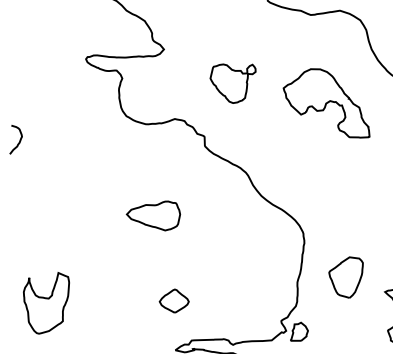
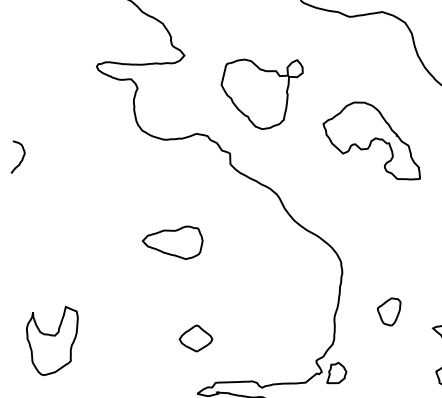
part: (232, 83) -> (261, 93), size x1.6
part: (326, 103) -> (371, 141), moved
part: (345, 277) -> (388, 311), size x0.6

